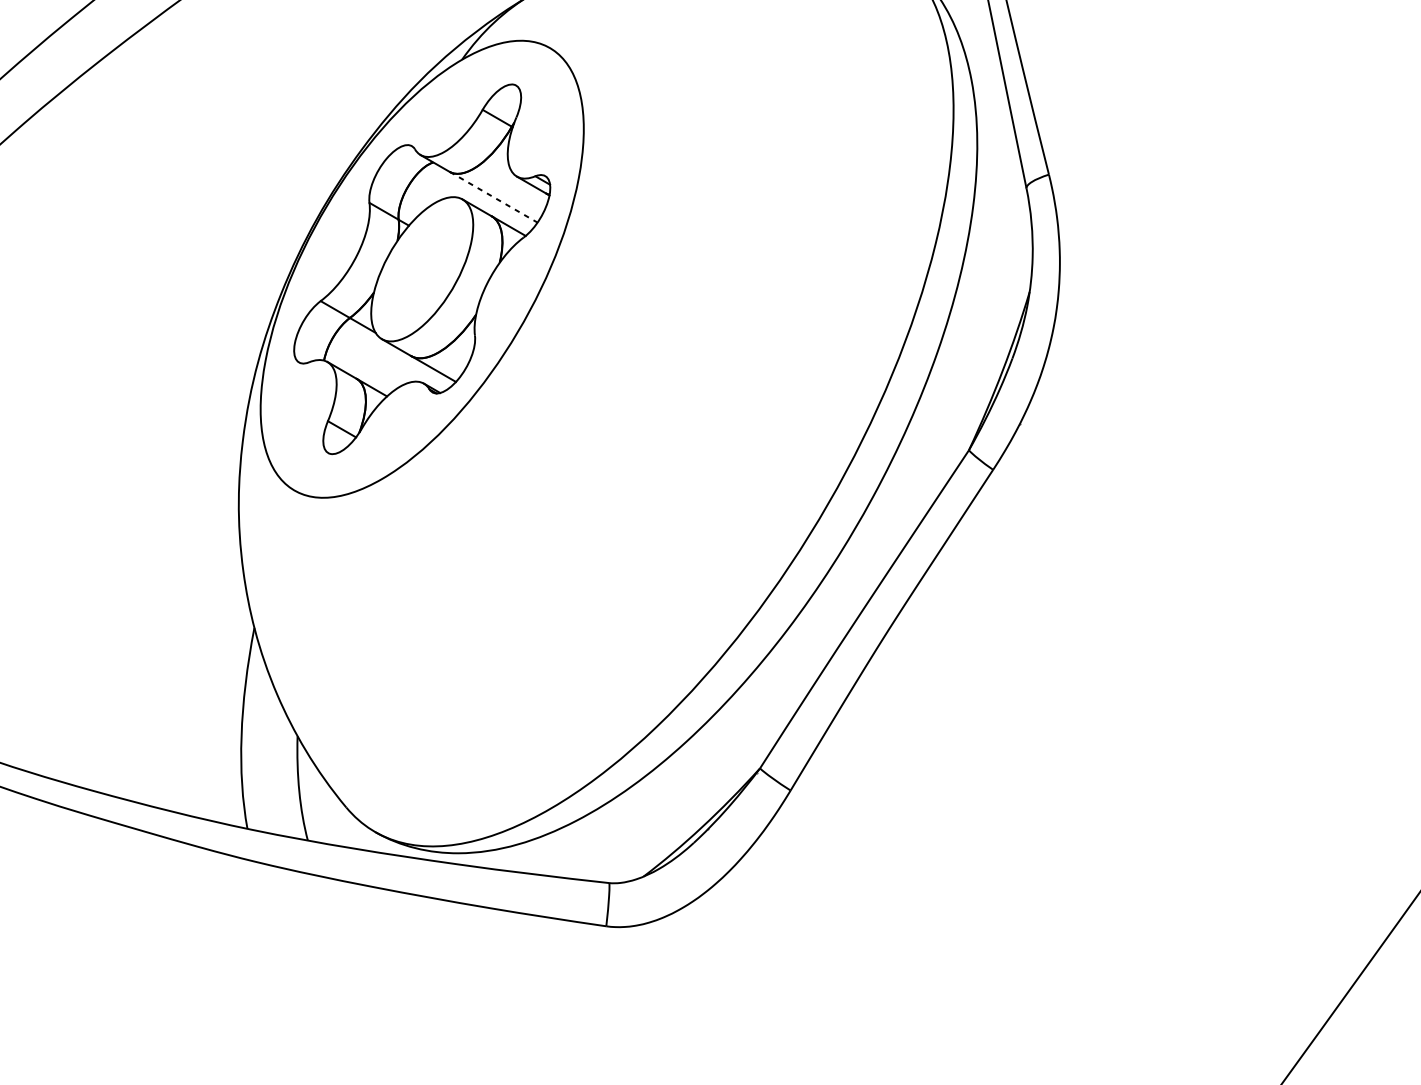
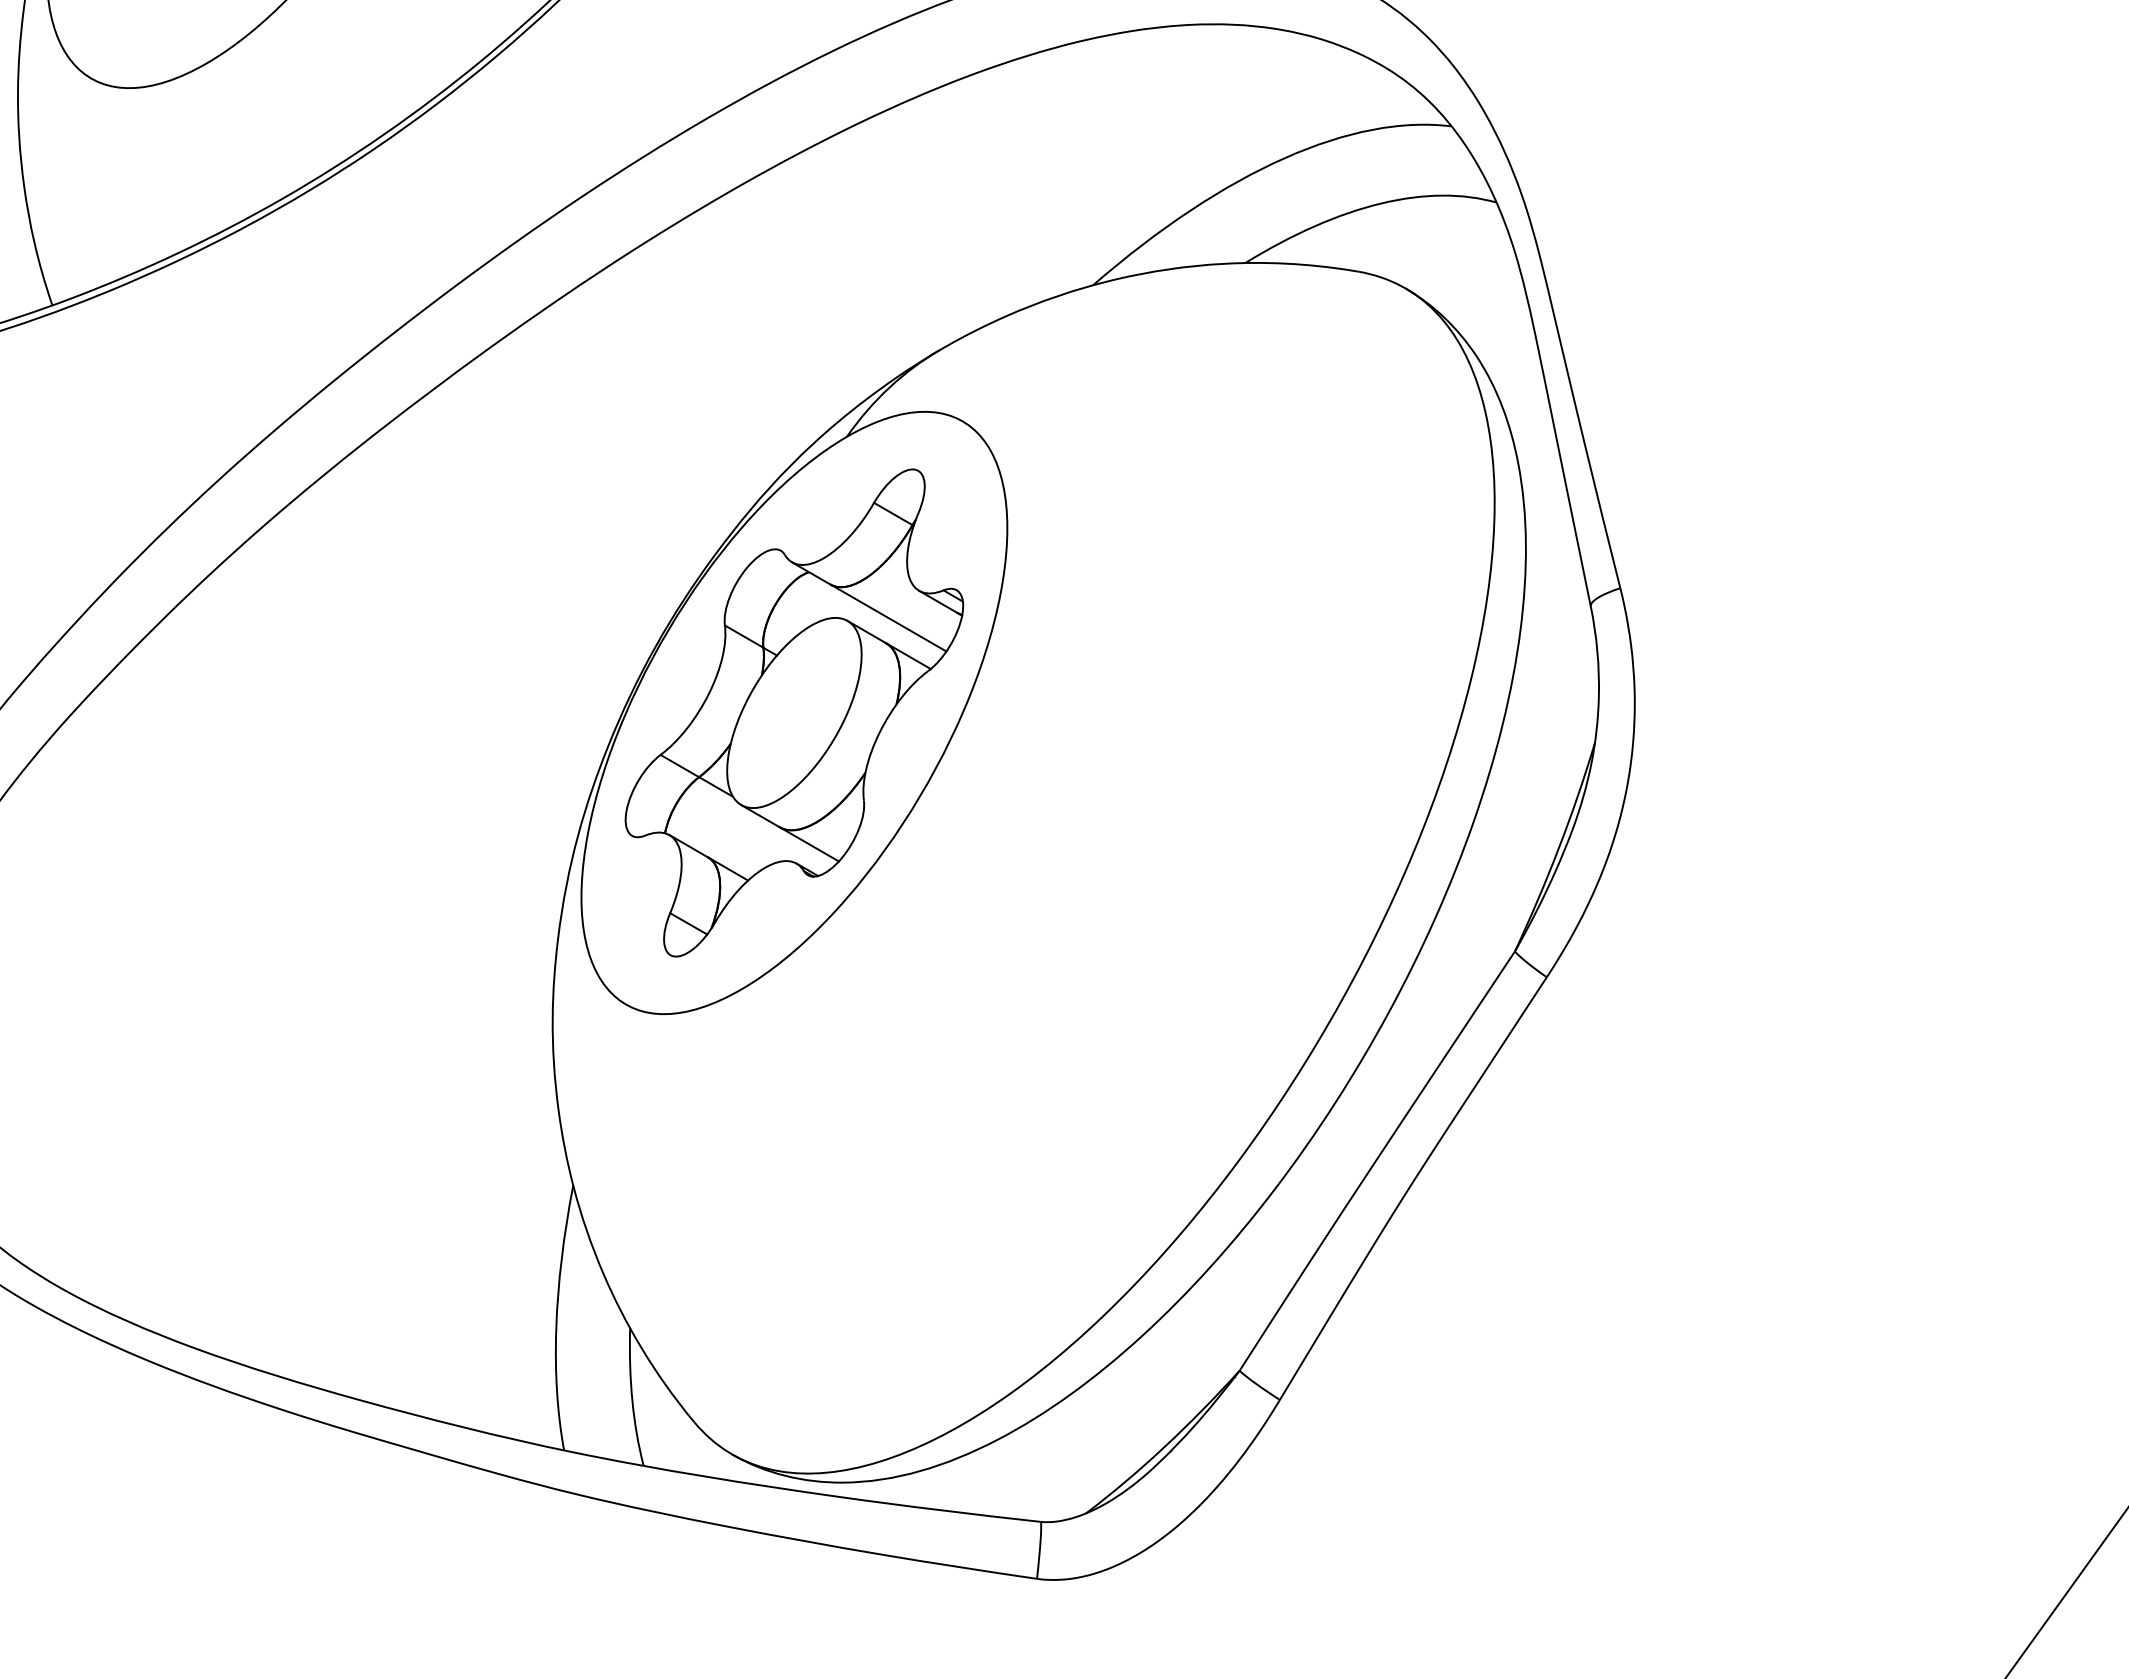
line: (493, 197) -> (888, 618), dashed -> solid

